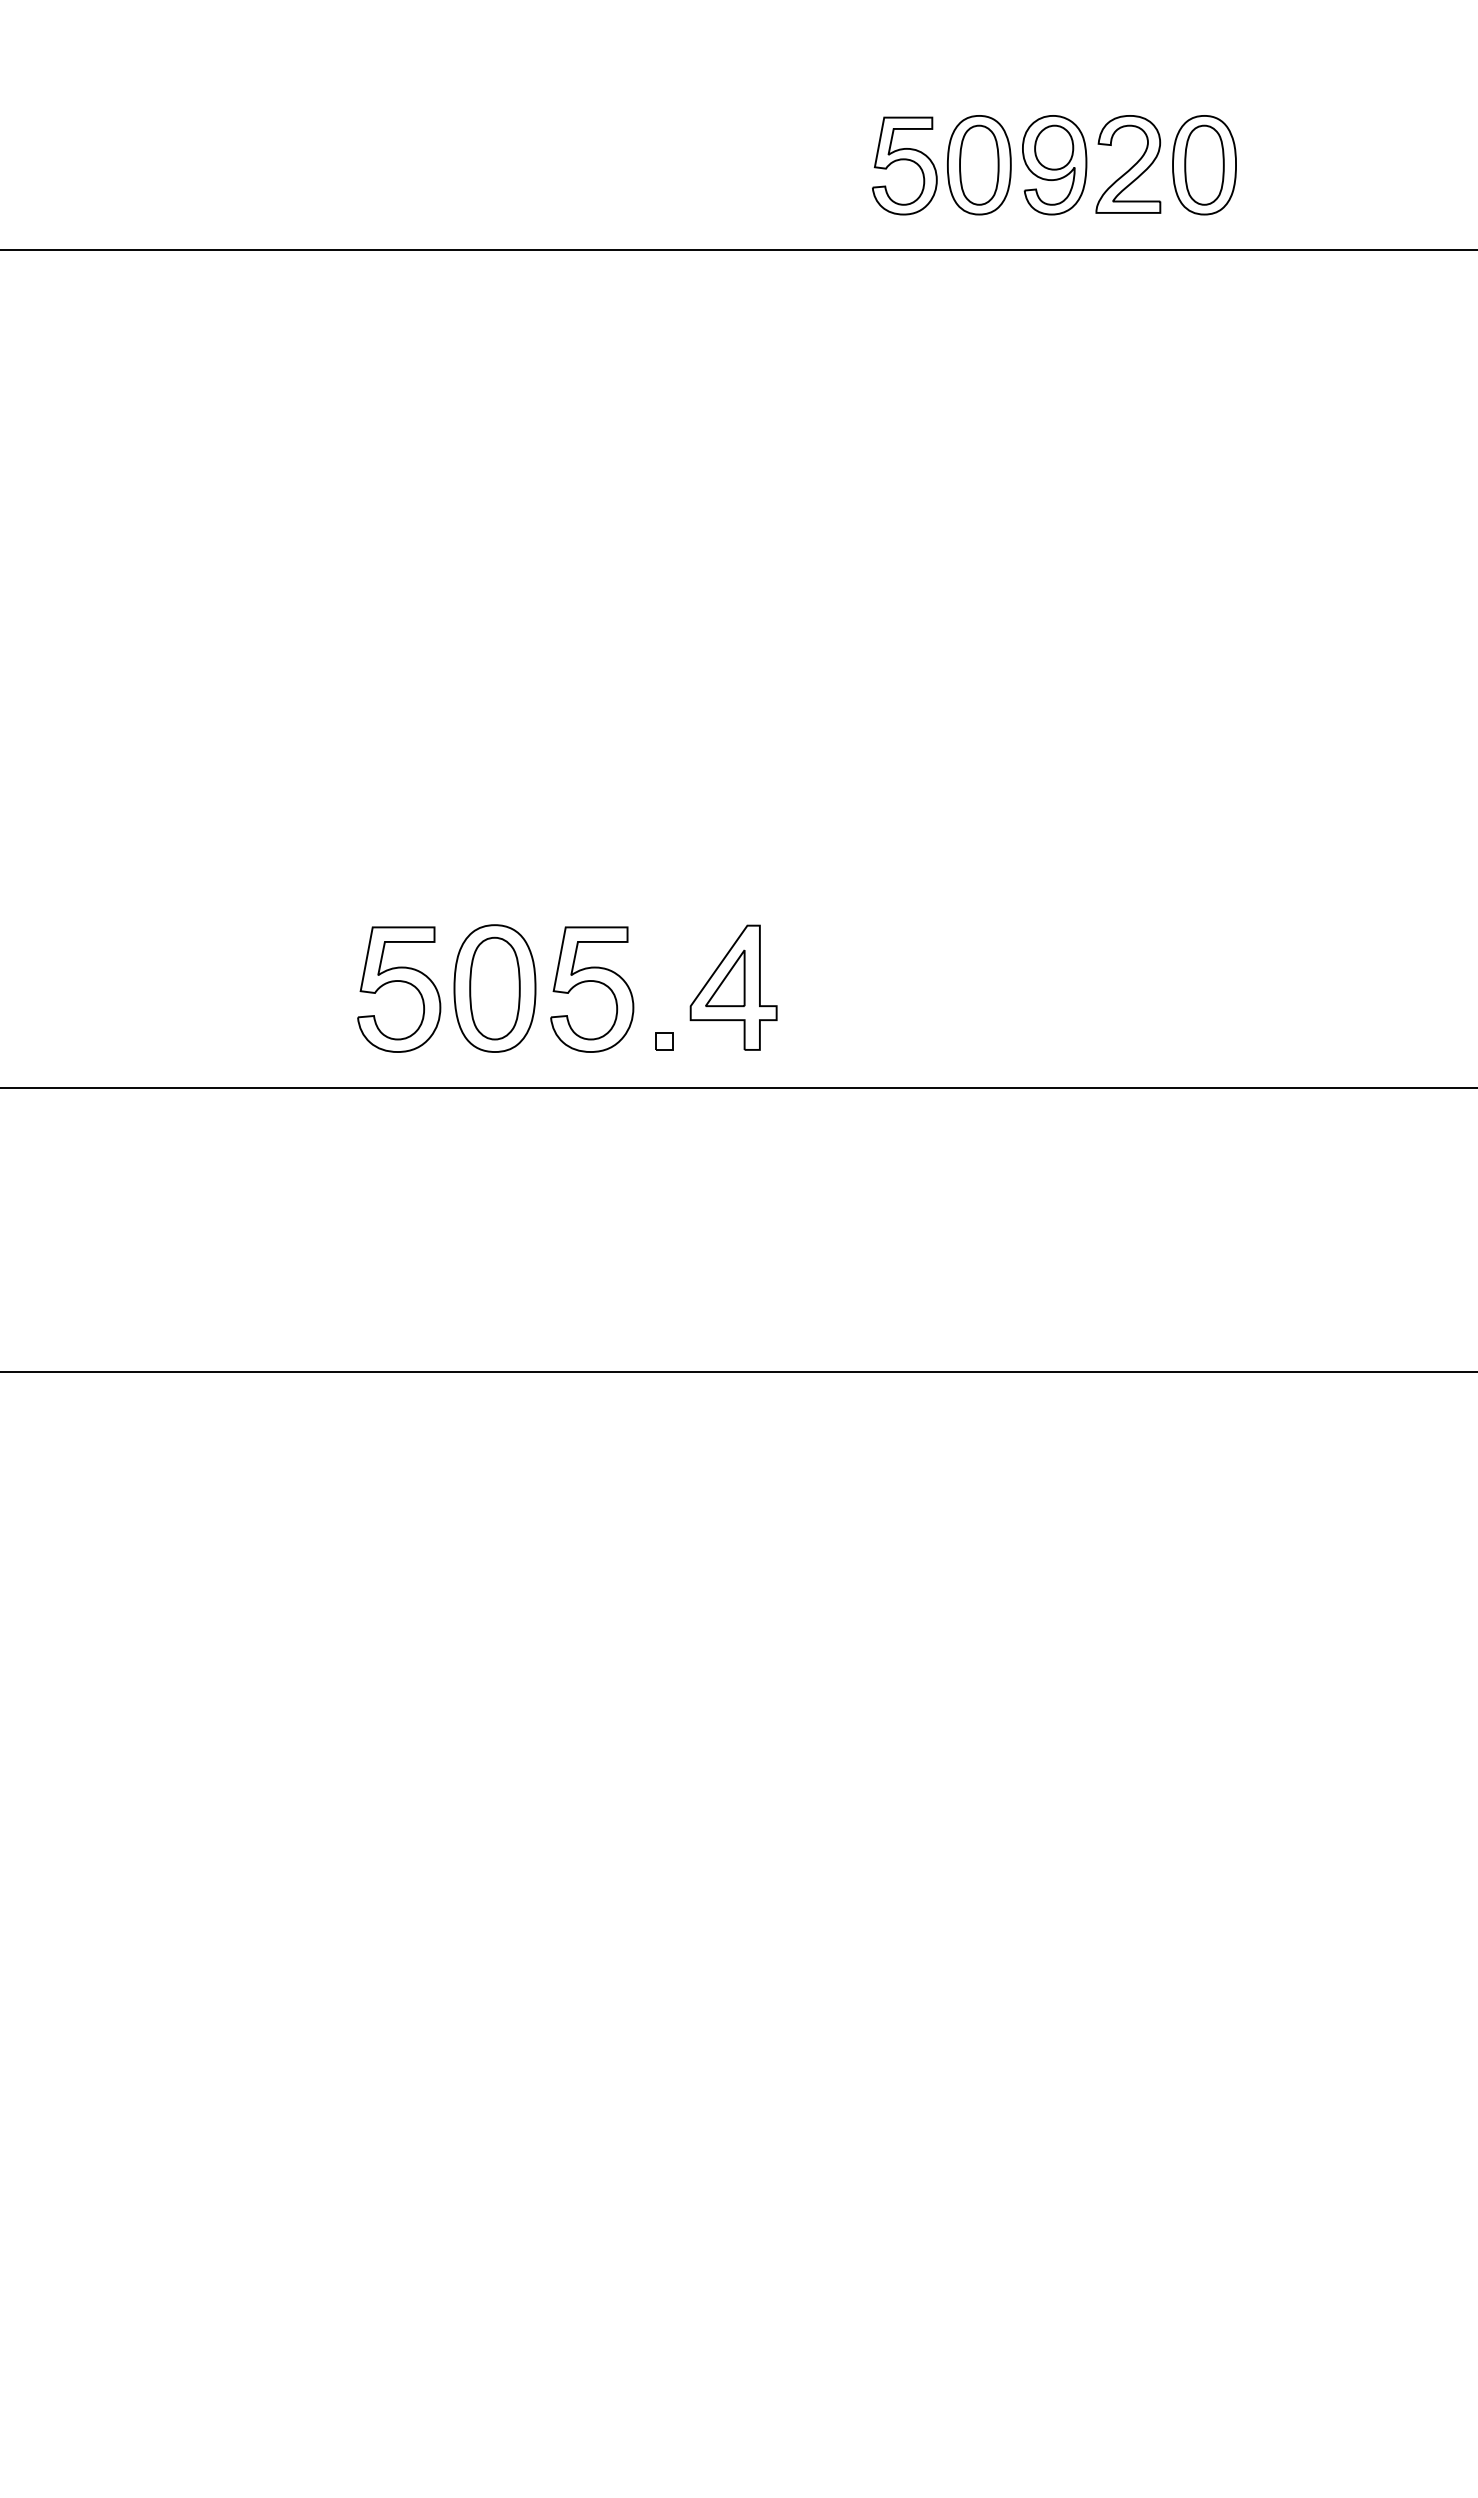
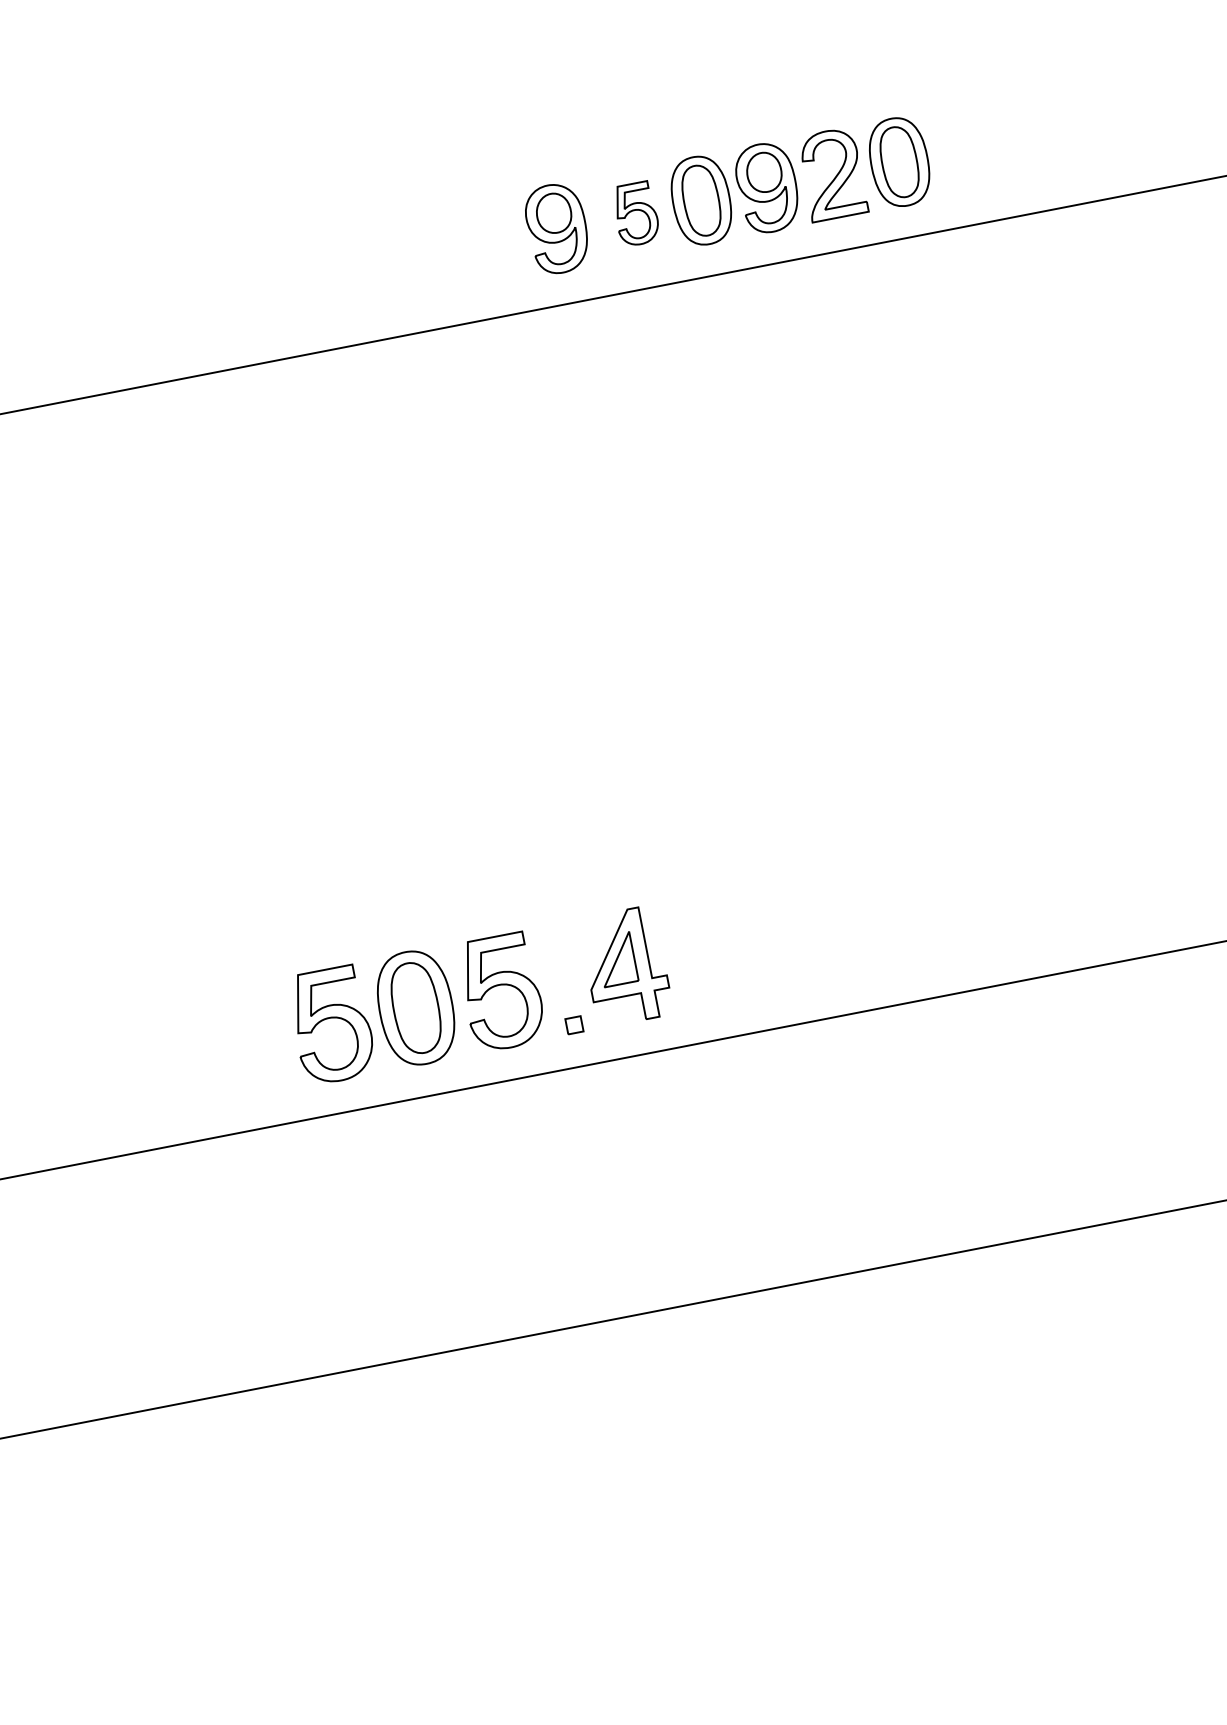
part: (815, 165) -> (557, 228), added
part: (904, 165) -> (635, 213), size x0.7

